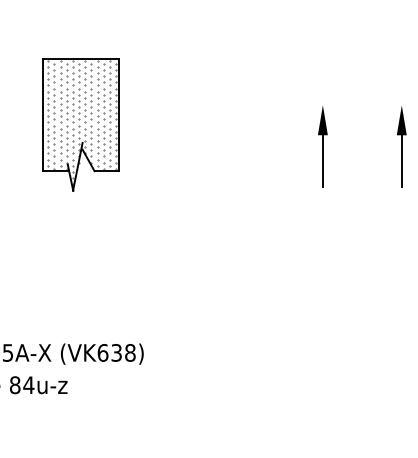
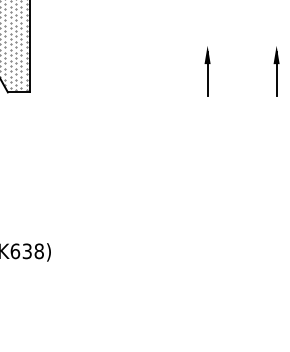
part: (322, 146) -> (207, 70), size x0.7
part: (401, 146) -> (276, 70), size x0.7

